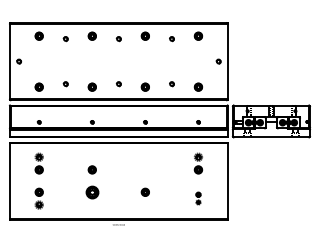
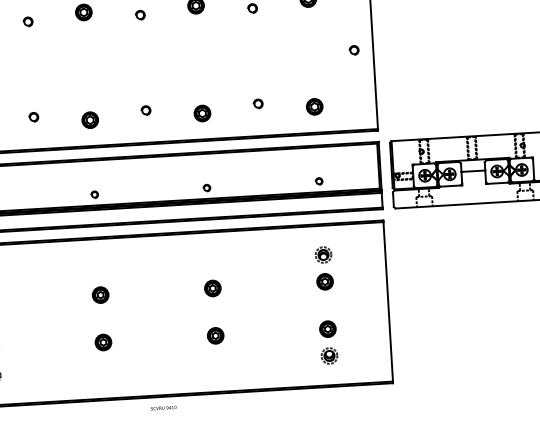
part: (144, 169) -> (210, 287), added
part: (91, 191) -> (101, 340), size x0.62
part: (198, 198) -> (328, 342), size x1.67

